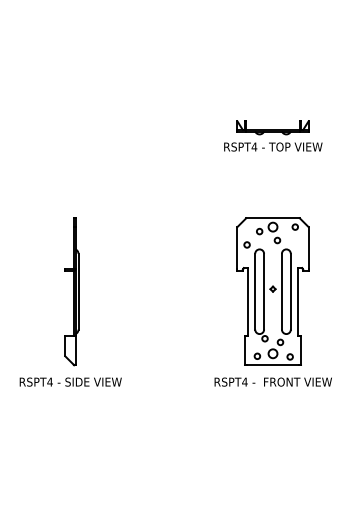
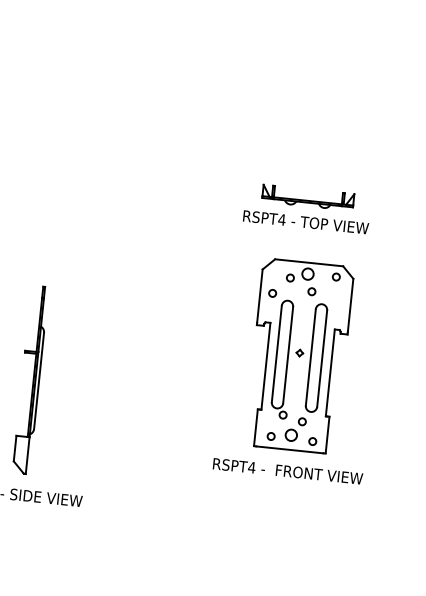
part: (272, 301) -> (297, 368), moved

